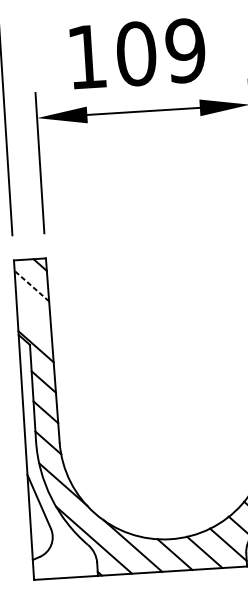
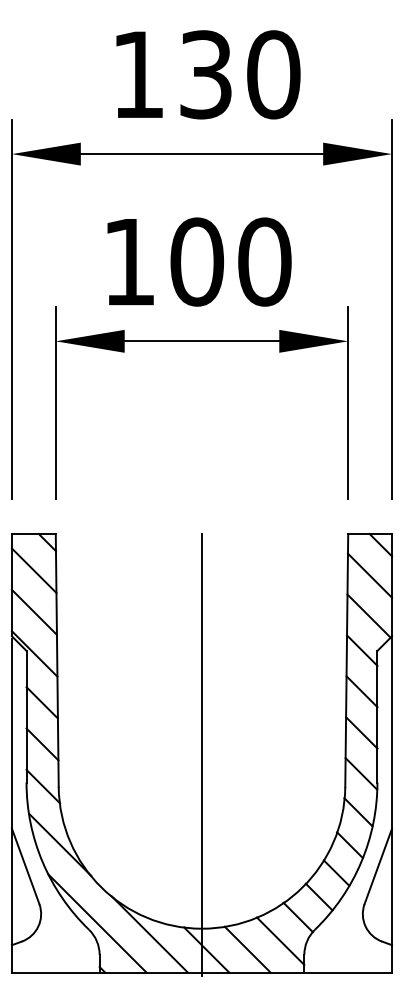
text: (185, 50) -> (264, 261), 109 -> 100
line: (32, 286) -> (34, 570), dashed -> solid
line: (33, 315) -> (33, 611), added
line: (162, 412) -> (201, 754), added

